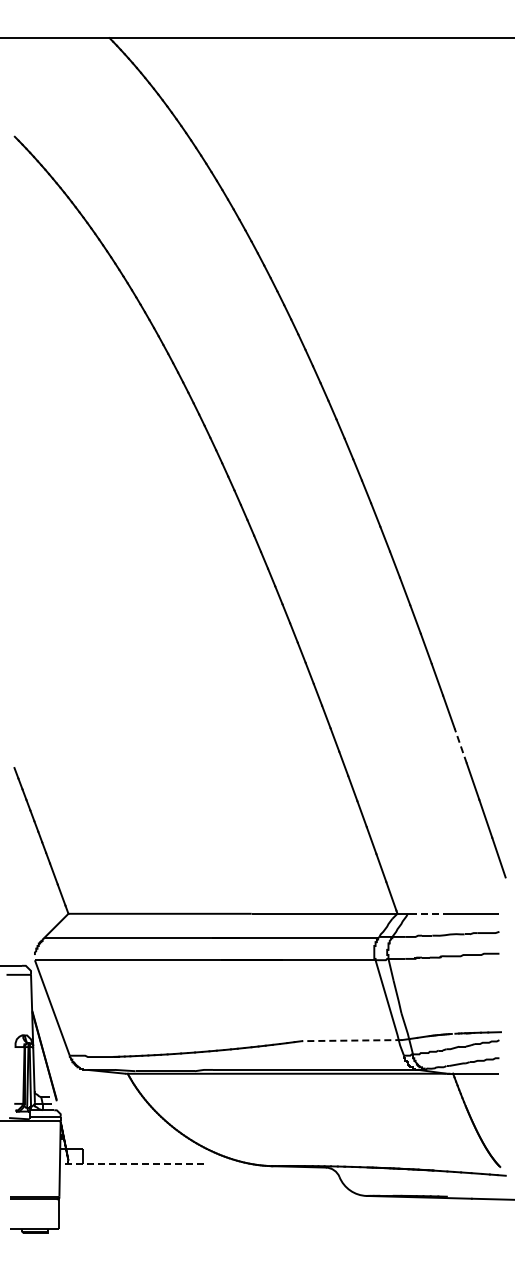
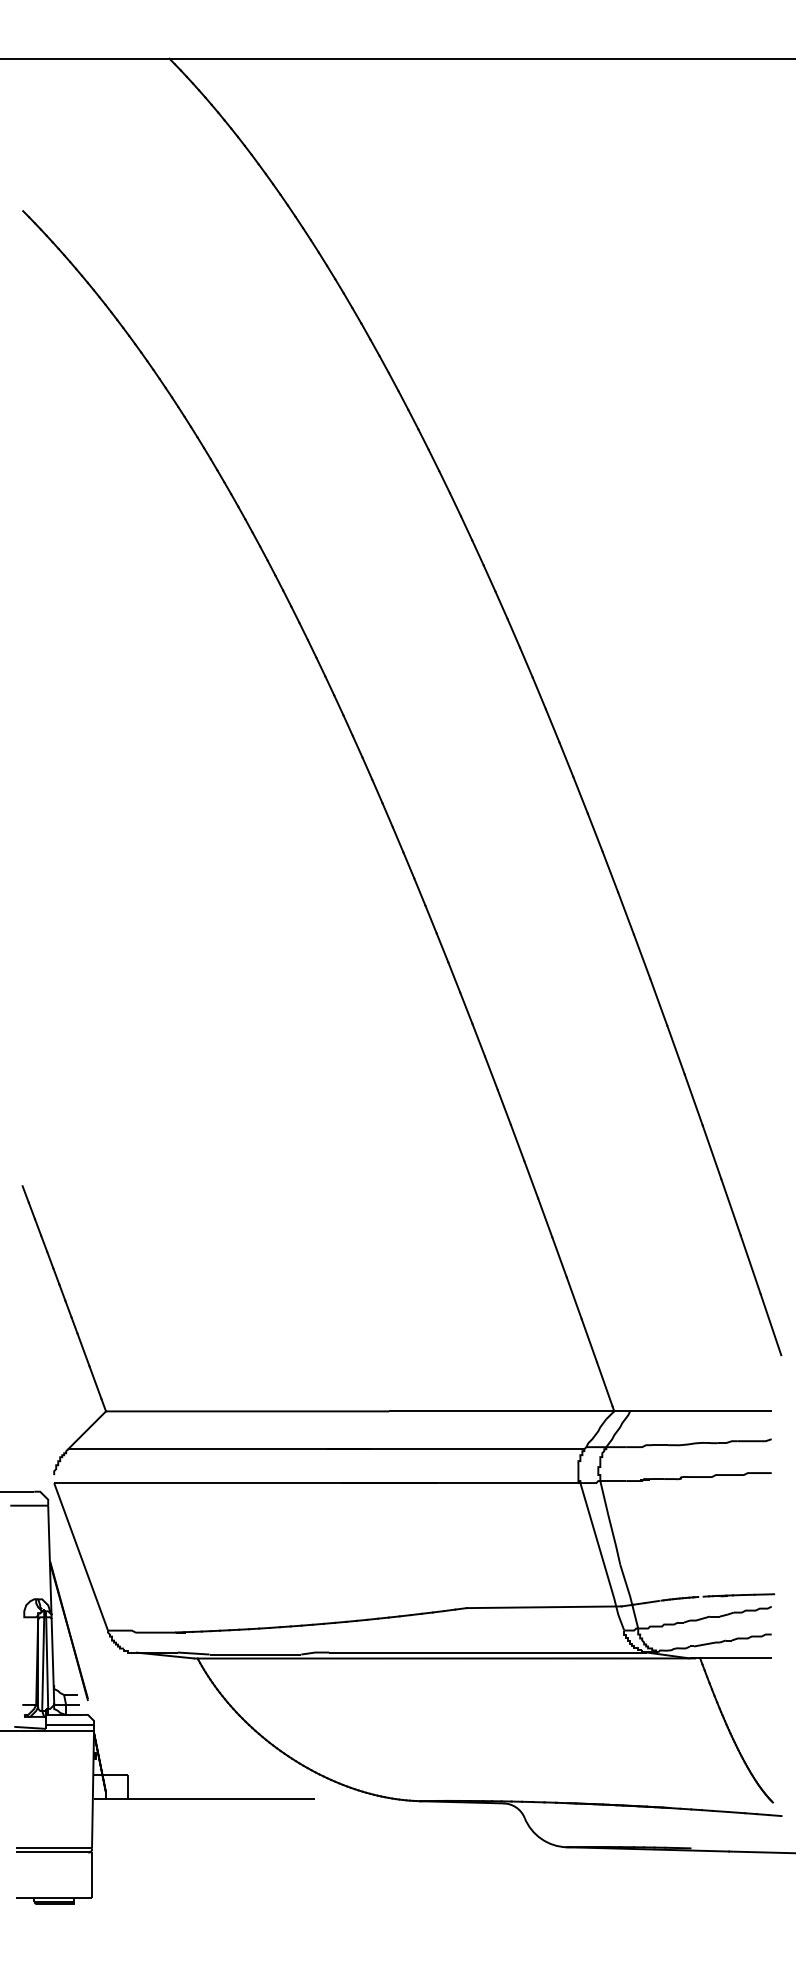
line: (460, 745) -> (711, 1151), dashed -> solid
line: (431, 913) -> (666, 1410), dashed -> solid
line: (351, 1040) -> (543, 1607), dashed -> solid
line: (132, 1164) -> (204, 1798), dashed -> solid

